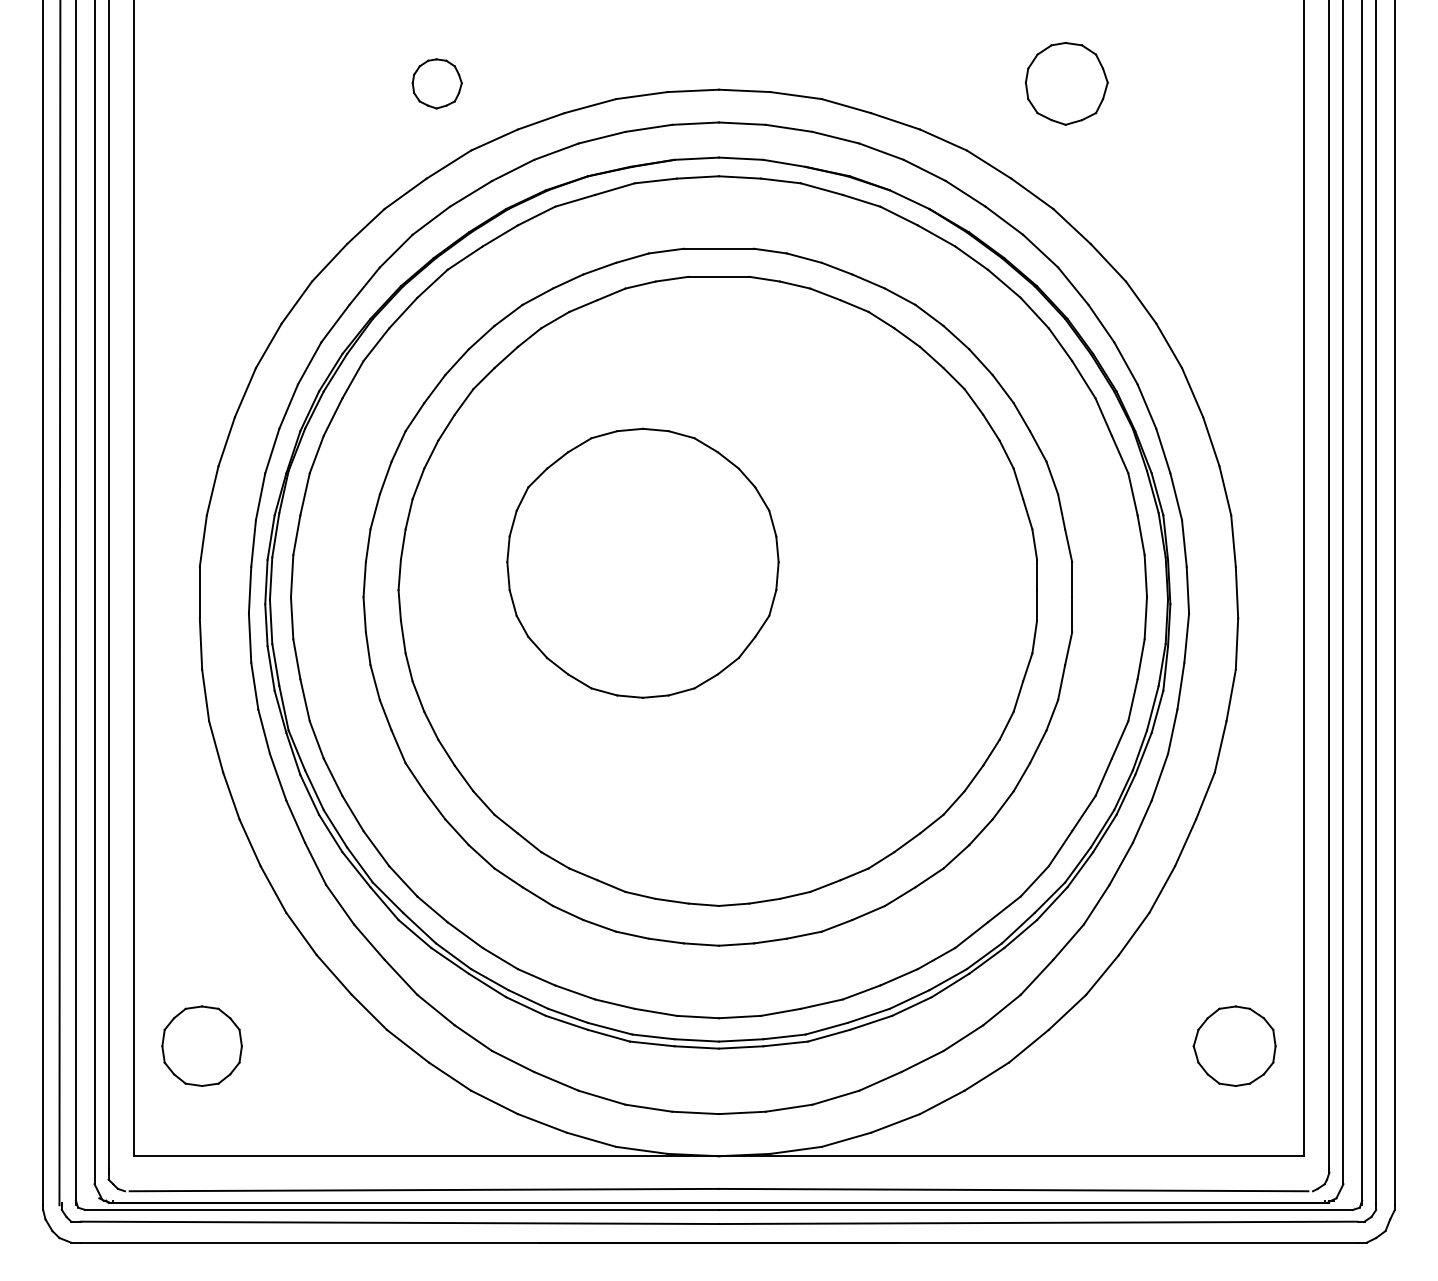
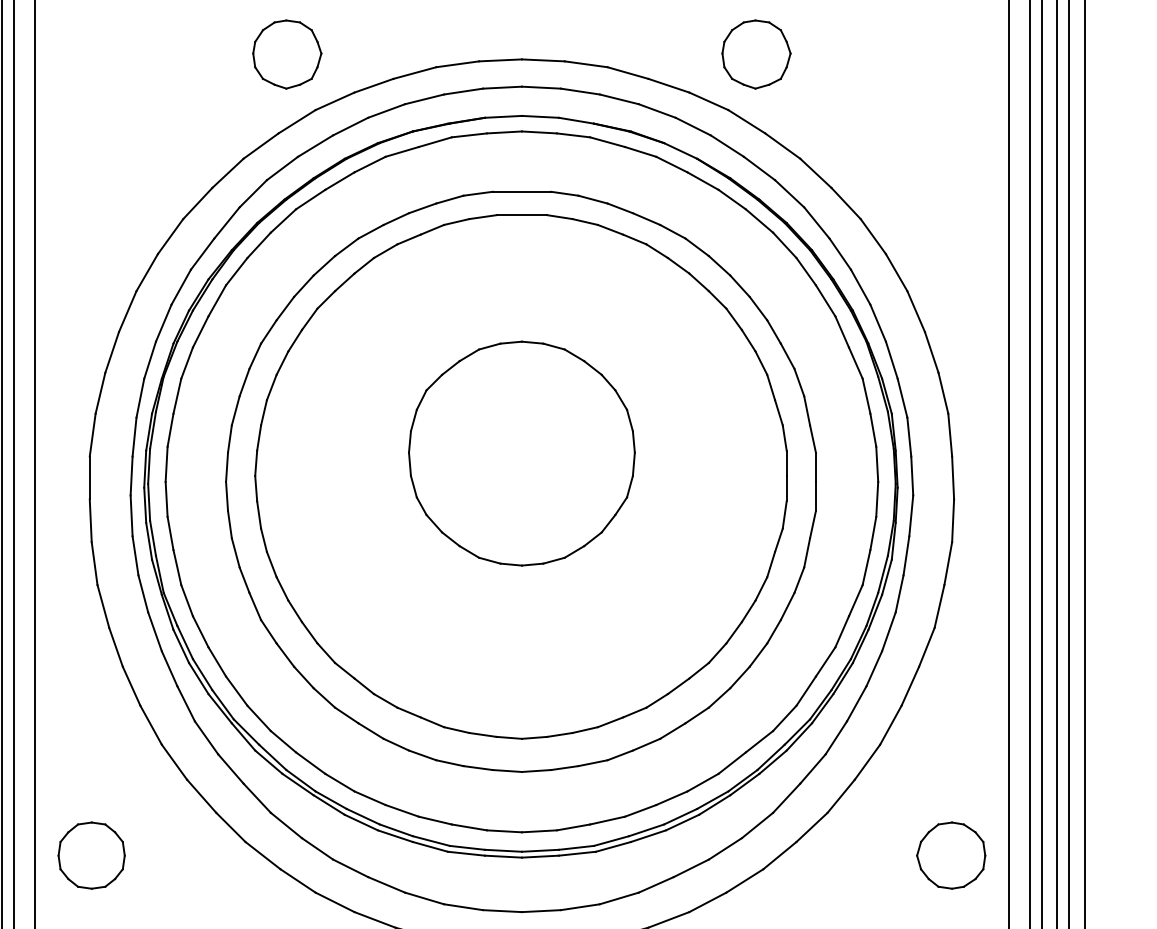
part: (437, 83) -> (287, 54), size x1.67
part: (1066, 83) -> (756, 54), moved
part: (642, 562) -> (521, 452), moved

